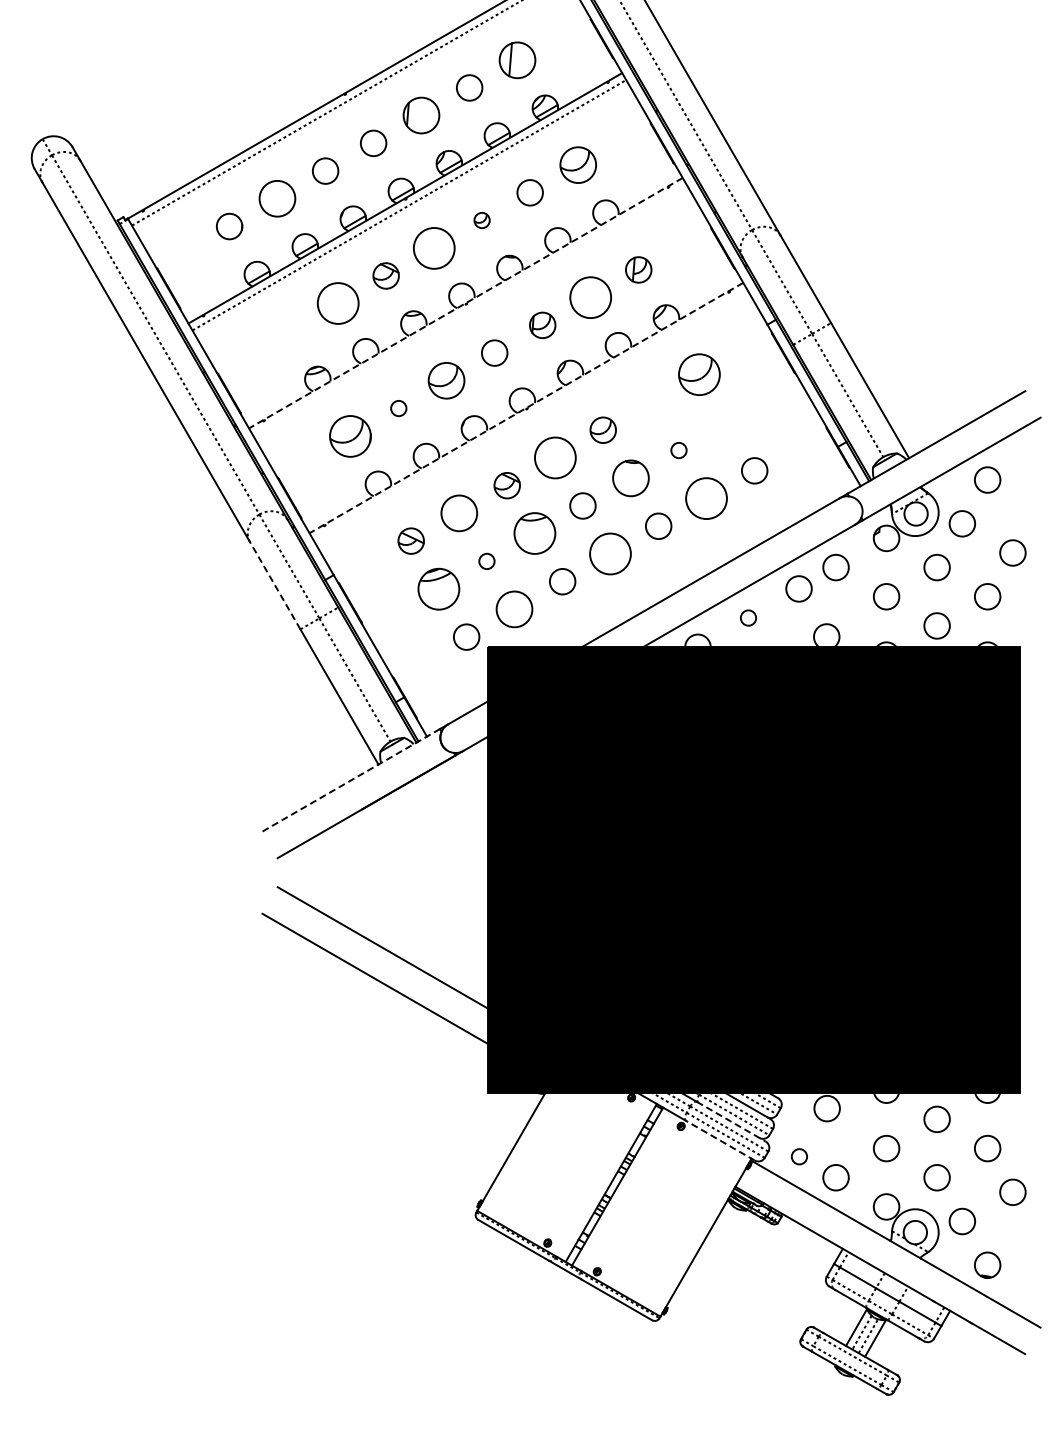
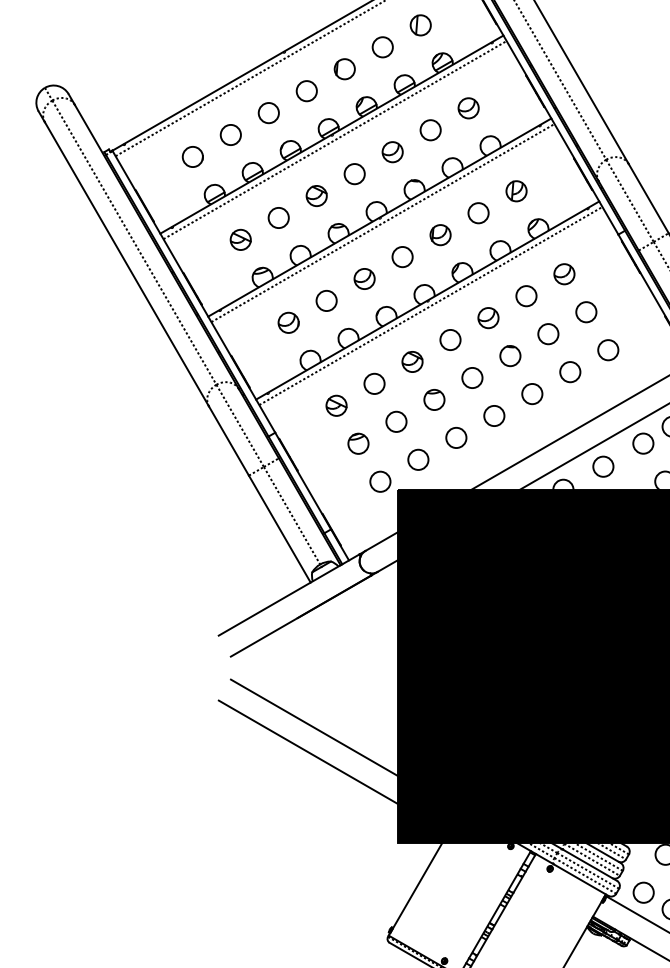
part: (517, 59) -> (420, 24), size x0.71
part: (421, 115) -> (344, 69), size x0.71
part: (577, 164) -> (468, 107), size x0.71
circle: (277, 198) -> (230, 134), size x0.71
part: (481, 220) -> (392, 152), size x1.67
circle: (433, 247) -> (354, 173), size x0.62
circle: (590, 297) -> (478, 213), size x0.62
circle: (337, 303) -> (278, 217), size x0.62
line: (465, 303) -> (379, 217), dashed -> solid
line: (469, 309) -> (382, 222), added
part: (289, 331) -> (240, 239), added
part: (698, 374) -> (563, 274), size x0.62
part: (446, 380) -> (364, 278), size x0.71
circle: (650, 402) -> (525, 296), added
circle: (398, 408) -> (326, 300), size x1.67
line: (525, 408) -> (426, 300), dashed -> solid
line: (530, 414) -> (430, 305), added
circle: (726, 422) -> (585, 311), added
part: (350, 435) -> (288, 322), size x0.62
circle: (678, 450) -> (548, 334), size x1.67
circle: (554, 457) -> (449, 339), size x0.62
part: (630, 477) -> (510, 355), size x0.71
circle: (706, 498) -> (570, 372), size x0.62
circle: (458, 513) -> (373, 383), size x0.71
part: (534, 533) -> (434, 399), size x0.62
circle: (610, 553) -> (494, 415), size x0.62
circle: (486, 561) -> (396, 421), size x1.67
line: (275, 585) -> (229, 440), dashed -> solid
part: (438, 588) -> (358, 443), size x0.62
circle: (514, 609) -> (418, 459), size x0.71
circle: (748, 617) -> (603, 466), size x1.67
line: (351, 780) -> (289, 595), dashed -> solid
line: (731, 1121) -> (589, 864), dashed -> solid
line: (720, 1140) -> (581, 879), dashed -> solid
circle: (799, 1156) -> (643, 892), size x1.67

